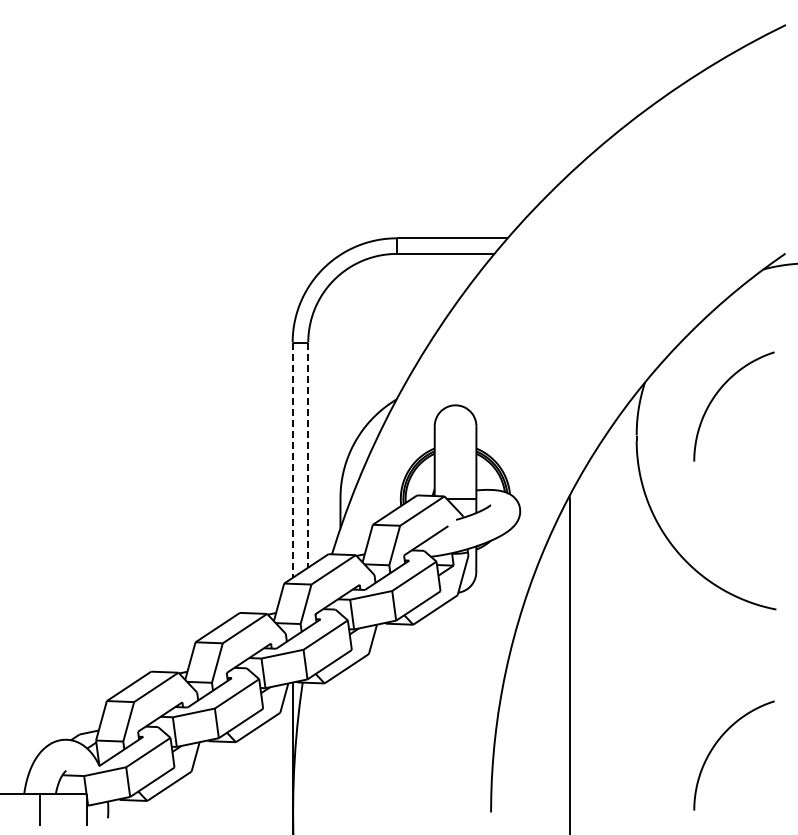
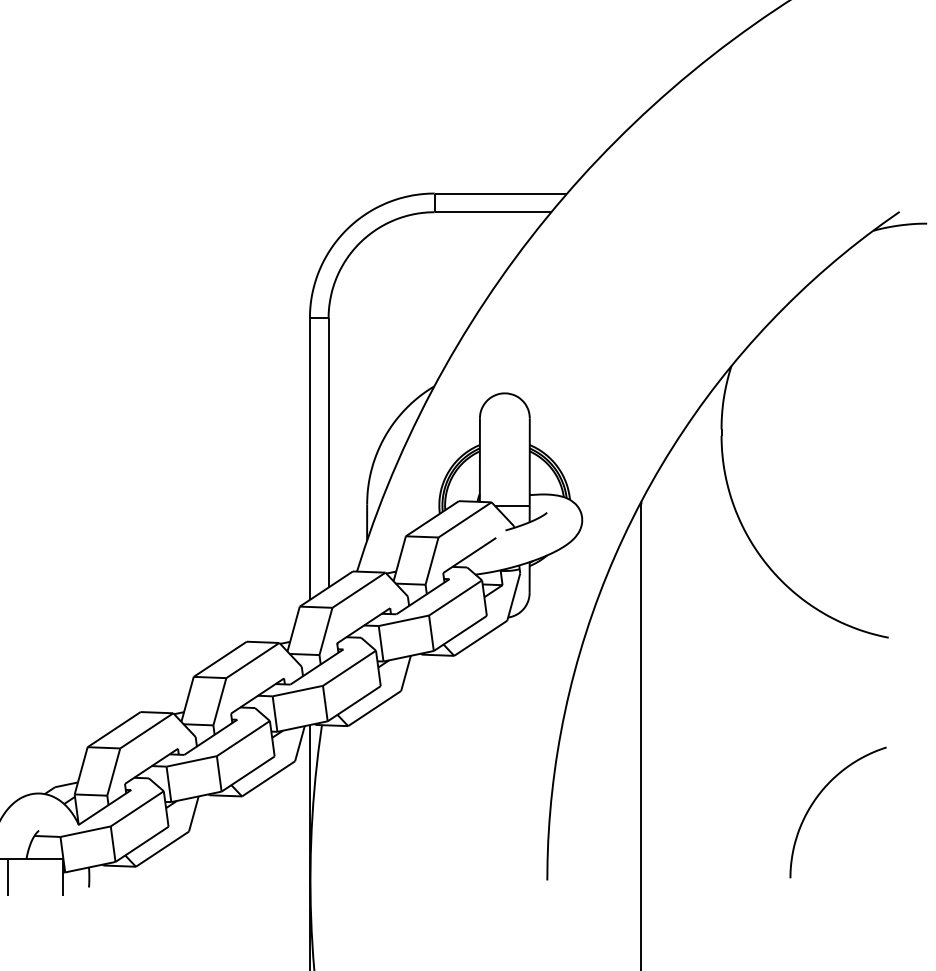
curve: (717, 394) -> (818, 380), removed
line: (308, 455) -> (328, 453), dashed -> solid
line: (292, 460) -> (309, 459), dashed -> solid

